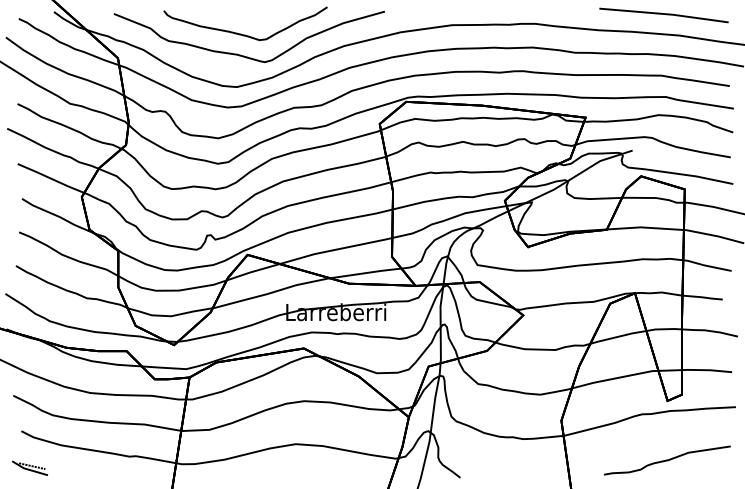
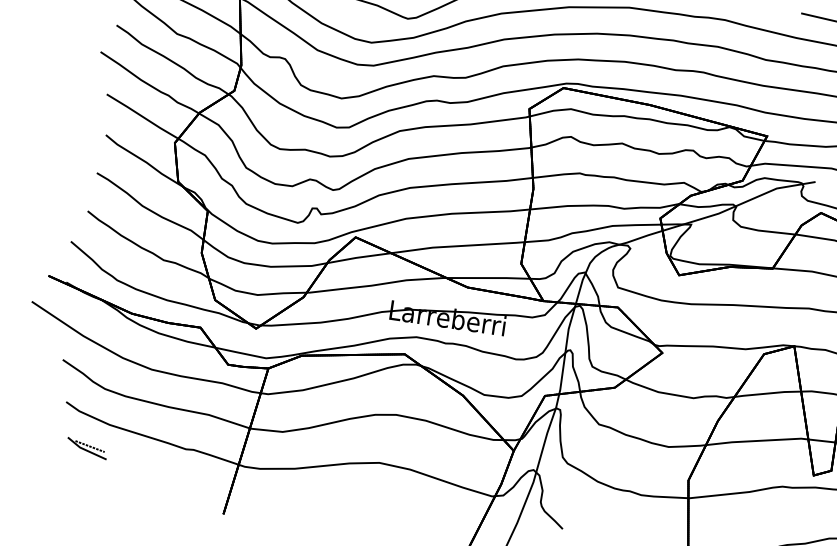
part: (29, 467) -> (86, 447), moved

